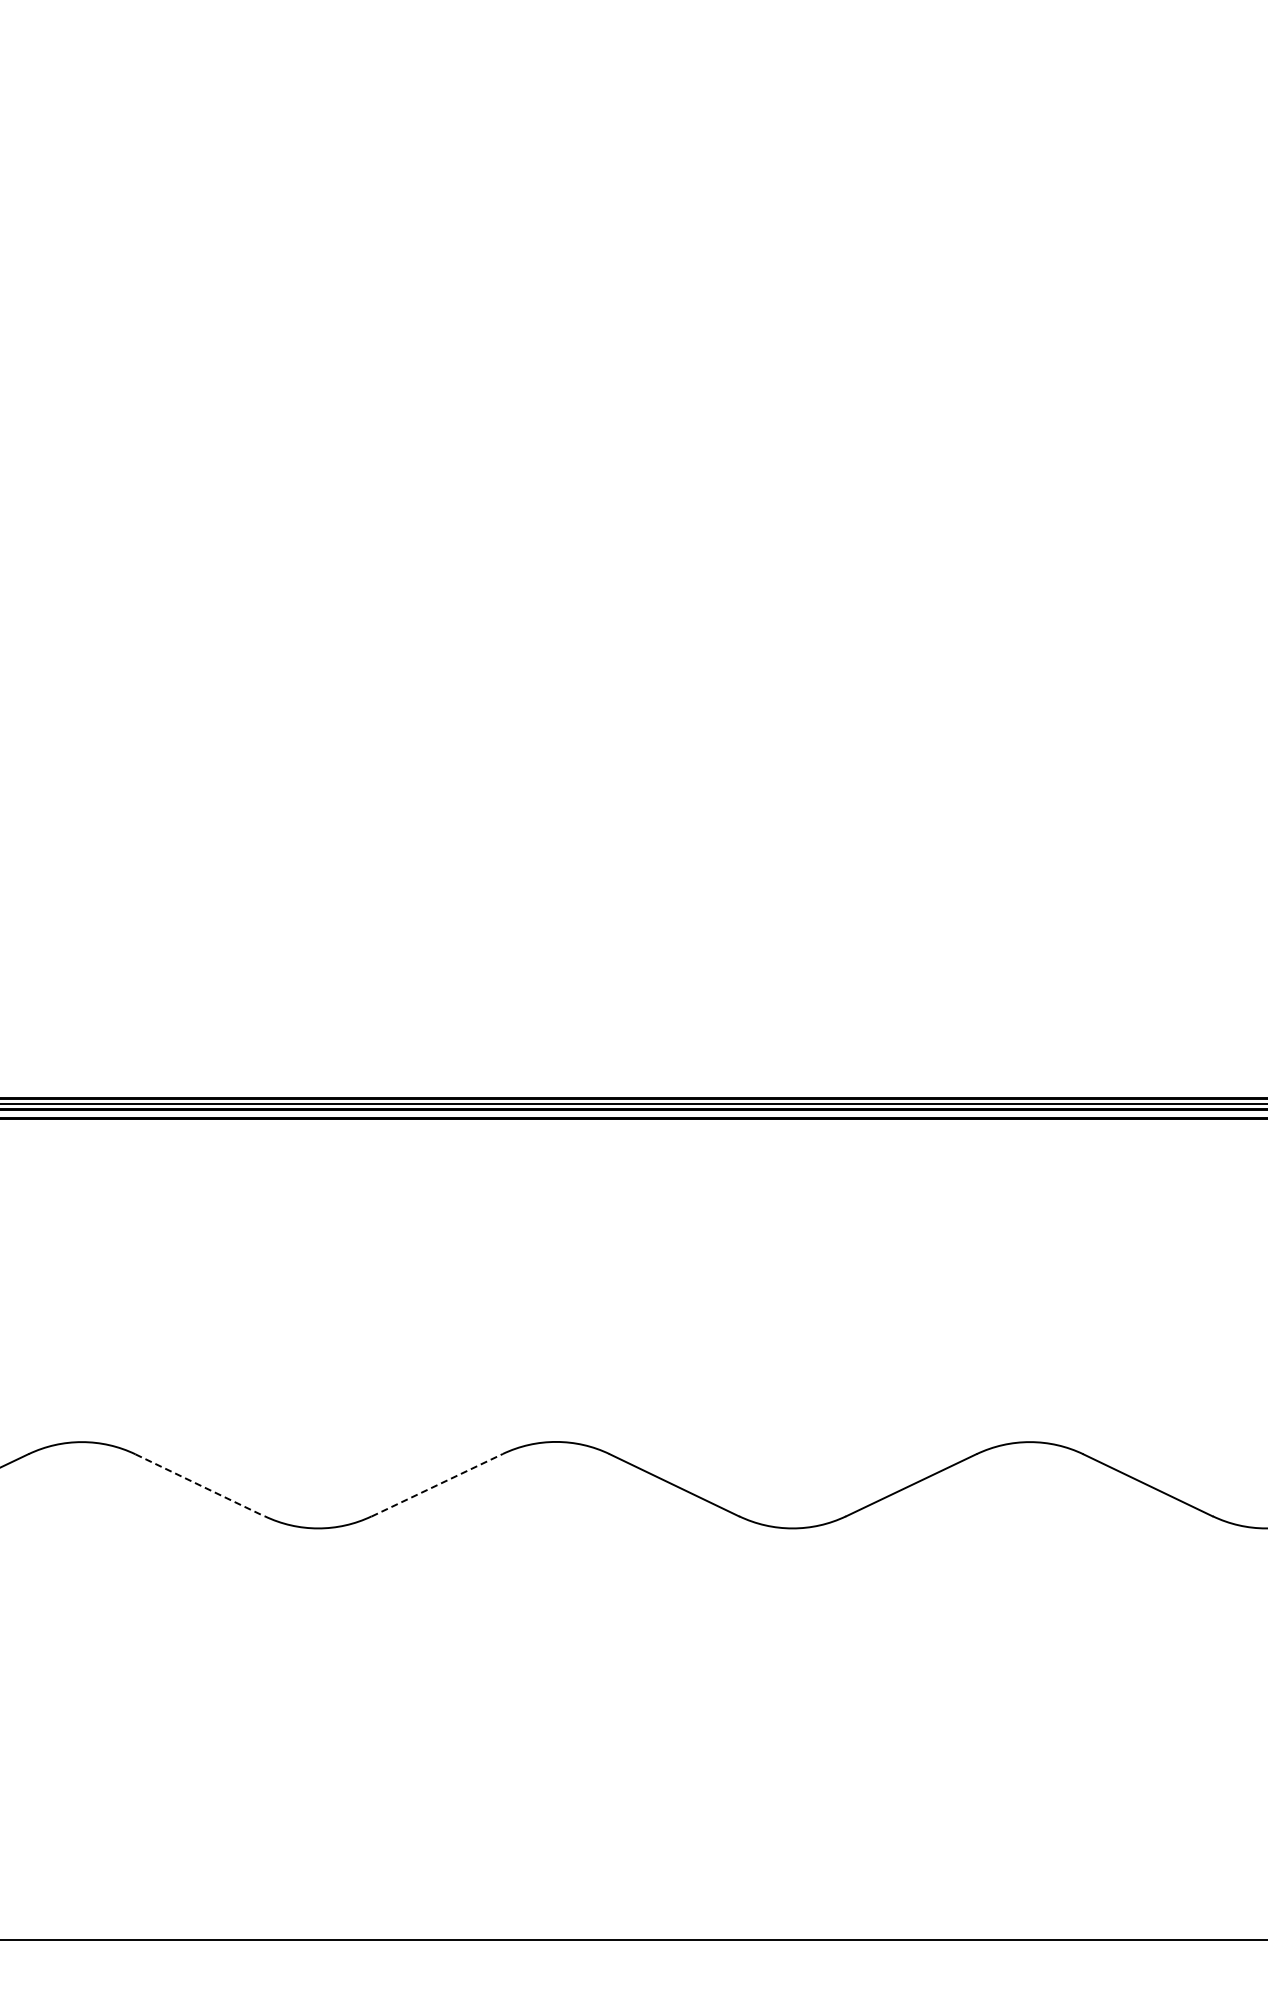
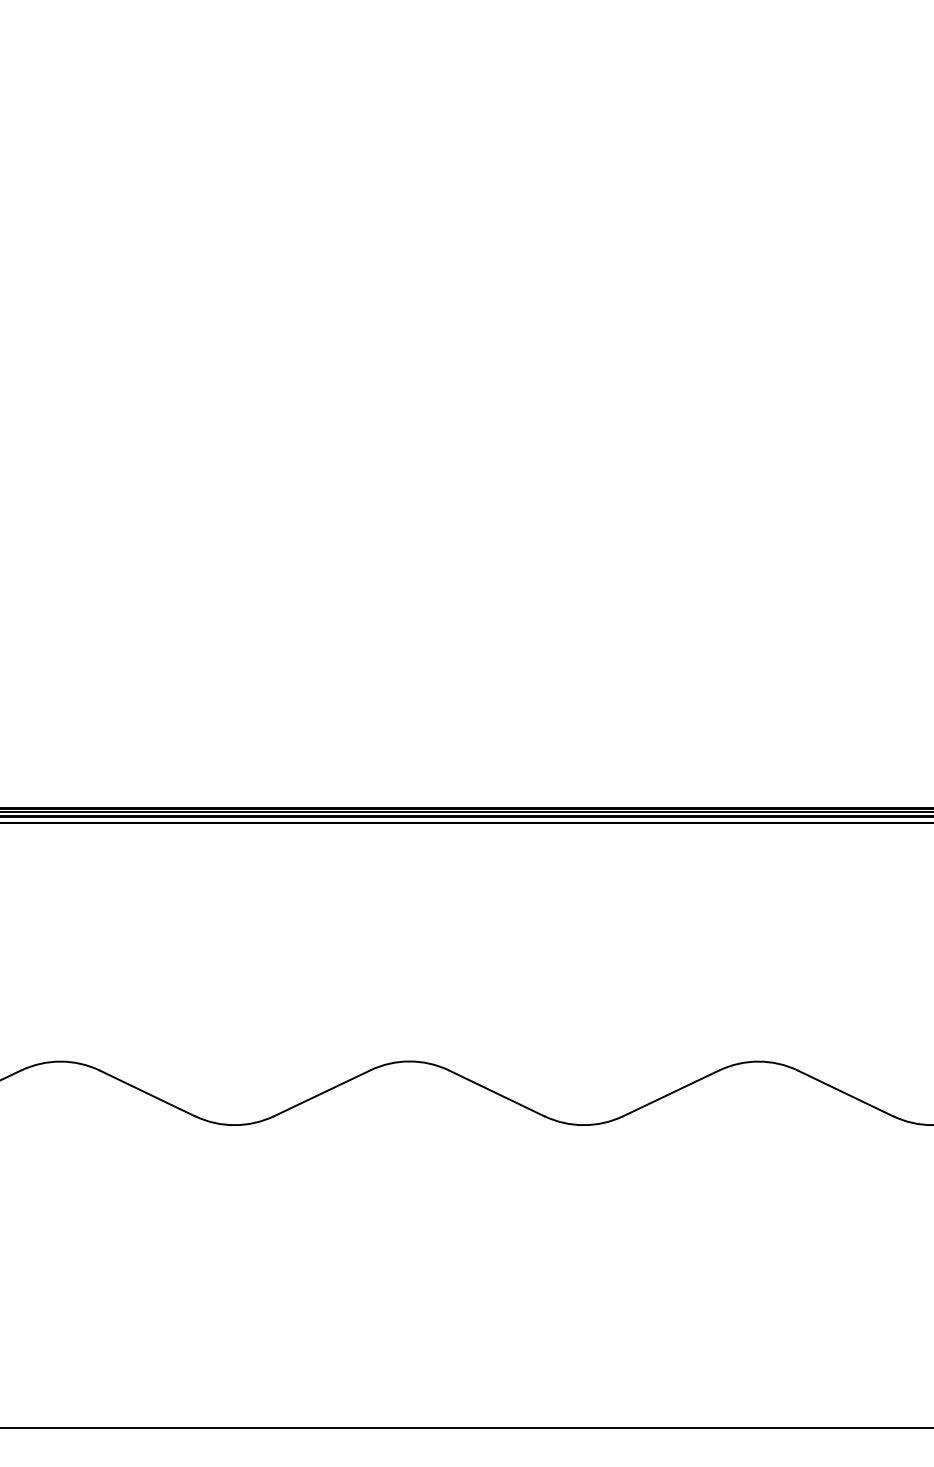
line: (200, 1485) -> (147, 1093), dashed -> solid
line: (437, 1485) -> (322, 1093), dashed -> solid

